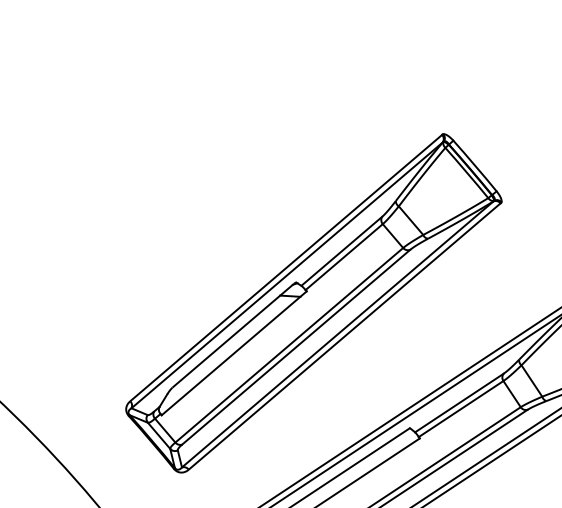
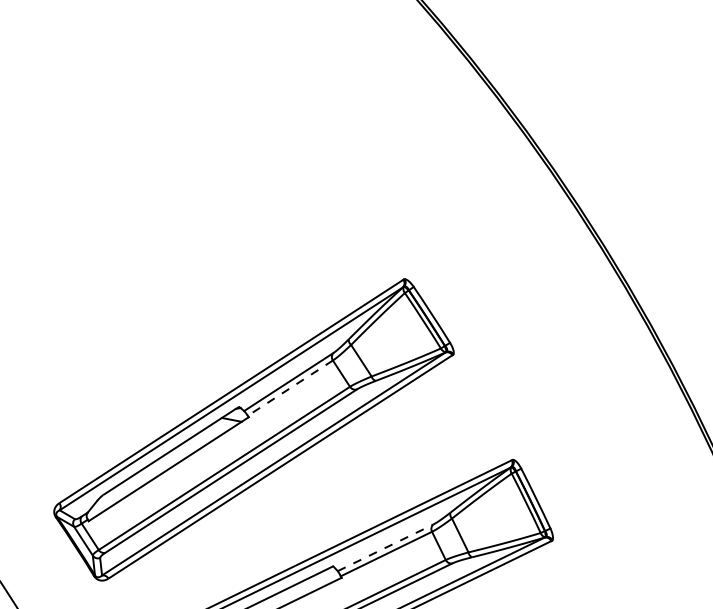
line: (344, 257) -> (290, 388), solid -> dashed
line: (459, 402) -> (385, 547), solid -> dashed

